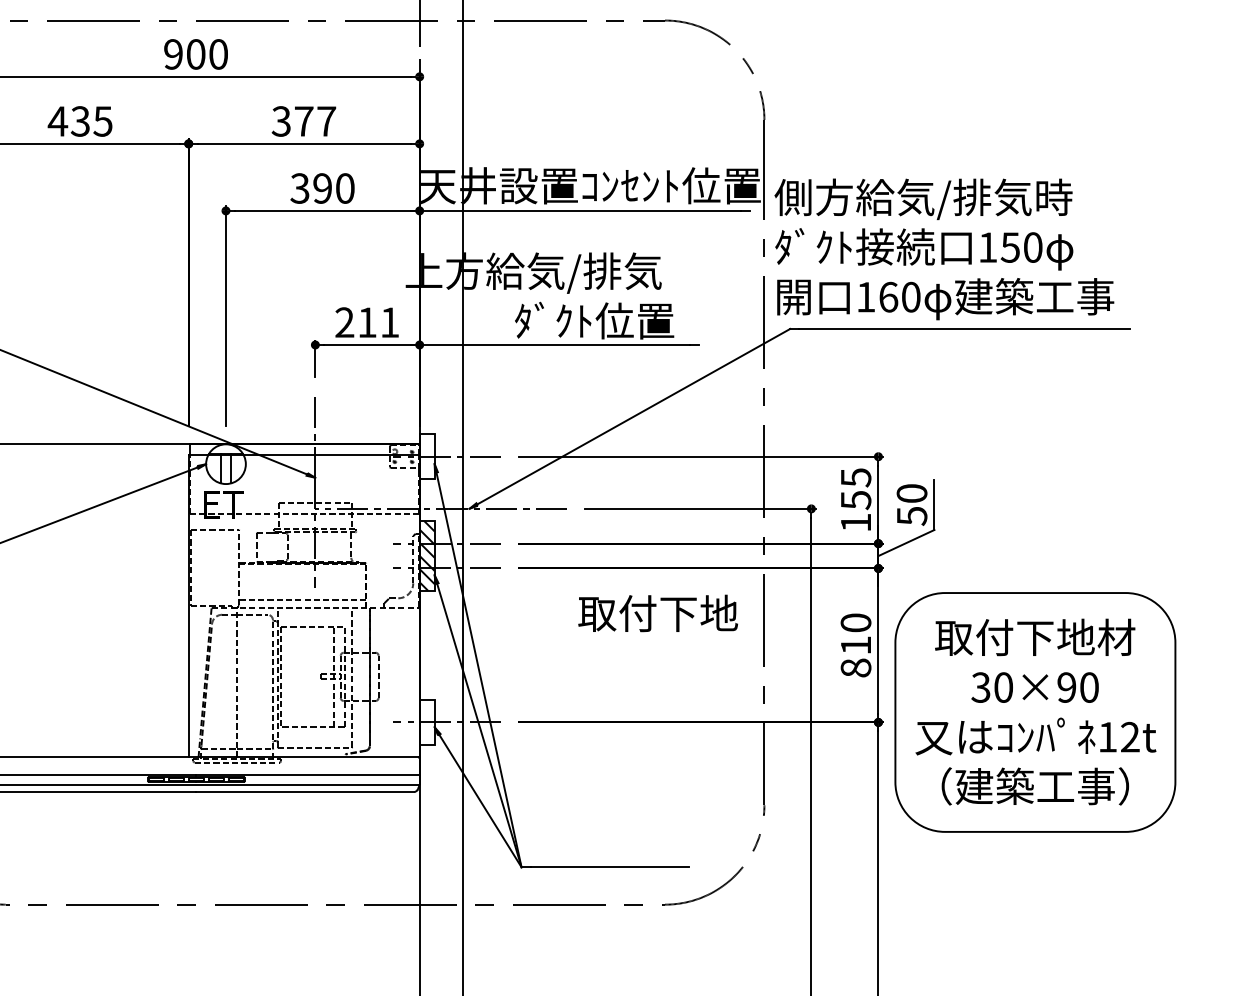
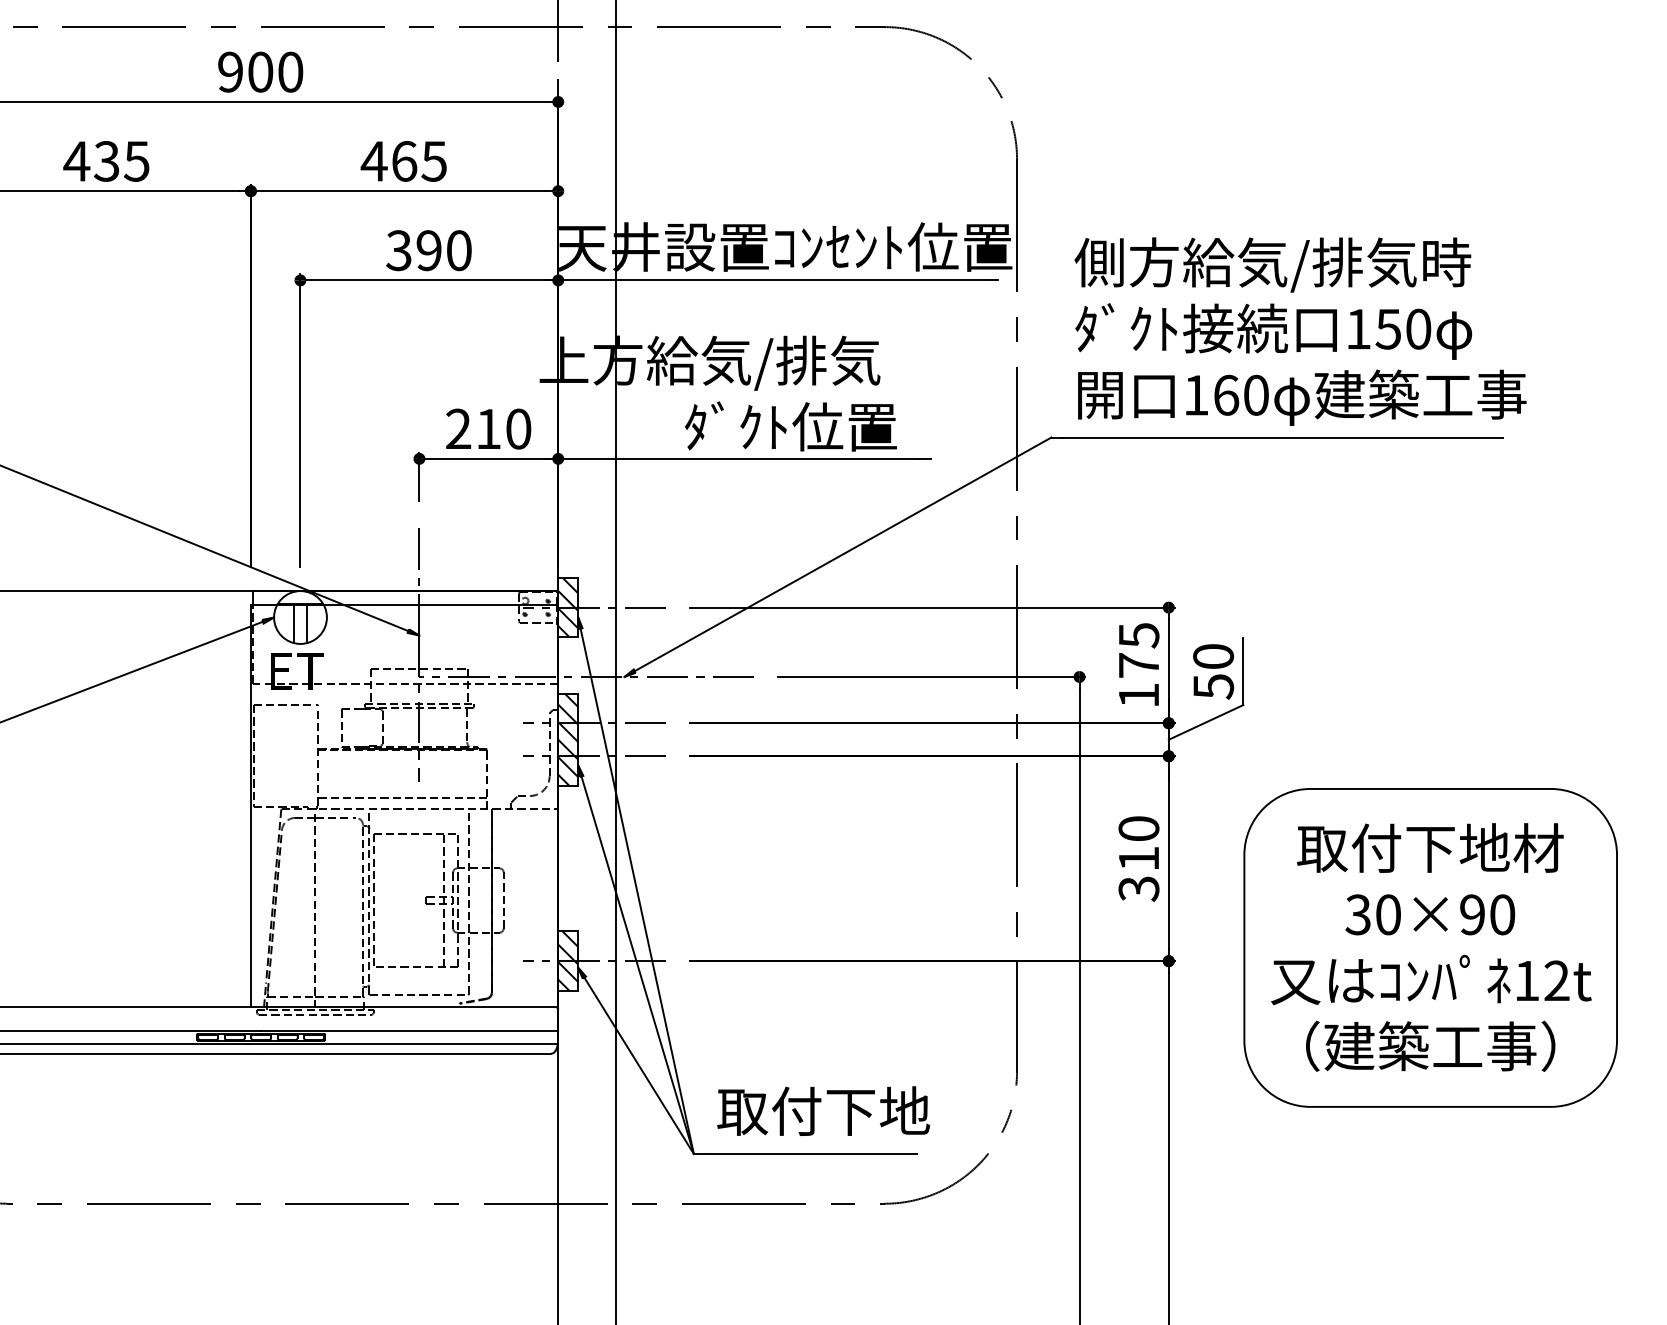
text: (303, 121) -> (403, 161), 377 -> 465
text: (944, 249) -> (1300, 331), moved
text: (389, 322) -> (518, 428), 211 -> 210
hatch: (427, 456) -> (568, 607), added
text: (856, 500) -> (1139, 665), 155 -> 175
text: (658, 612) -> (823, 1110), moved
text: (855, 667) -> (1138, 888), 810 -> 310
part: (1035, 712) -> (1430, 947), moved
hatch: (427, 721) -> (568, 960), added

